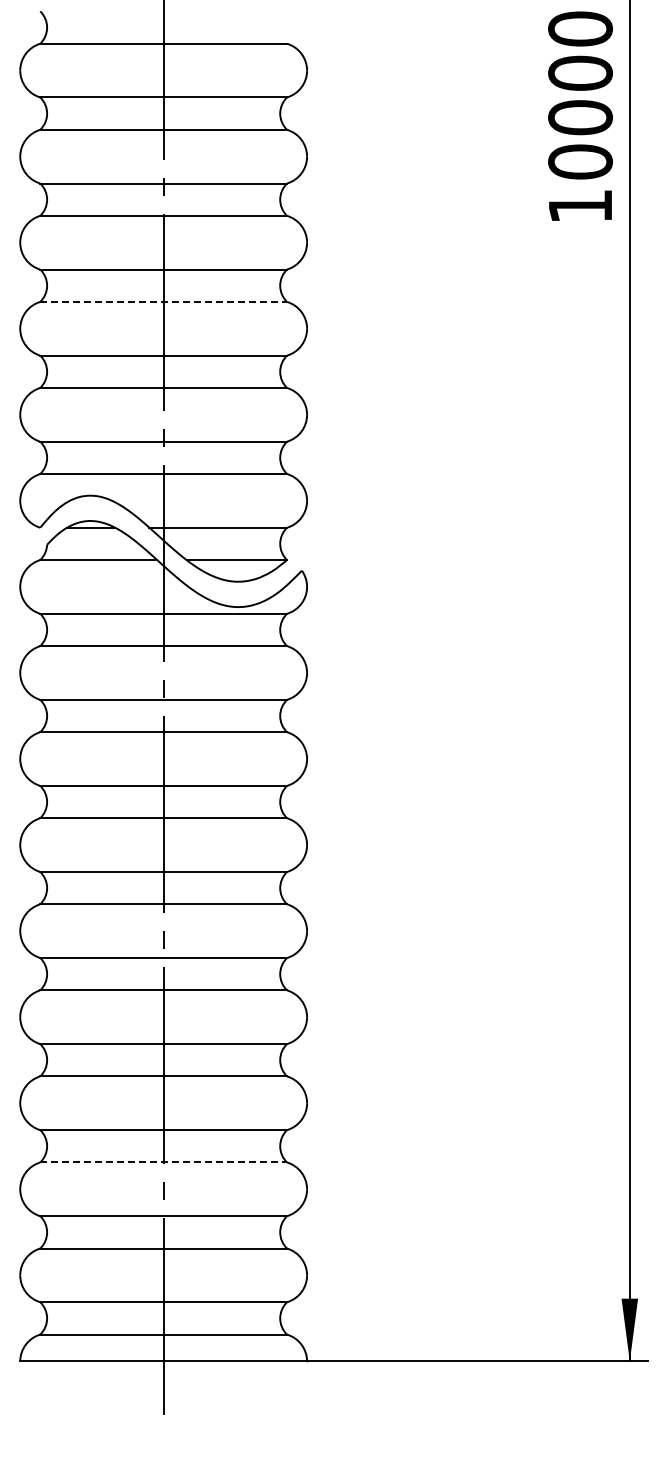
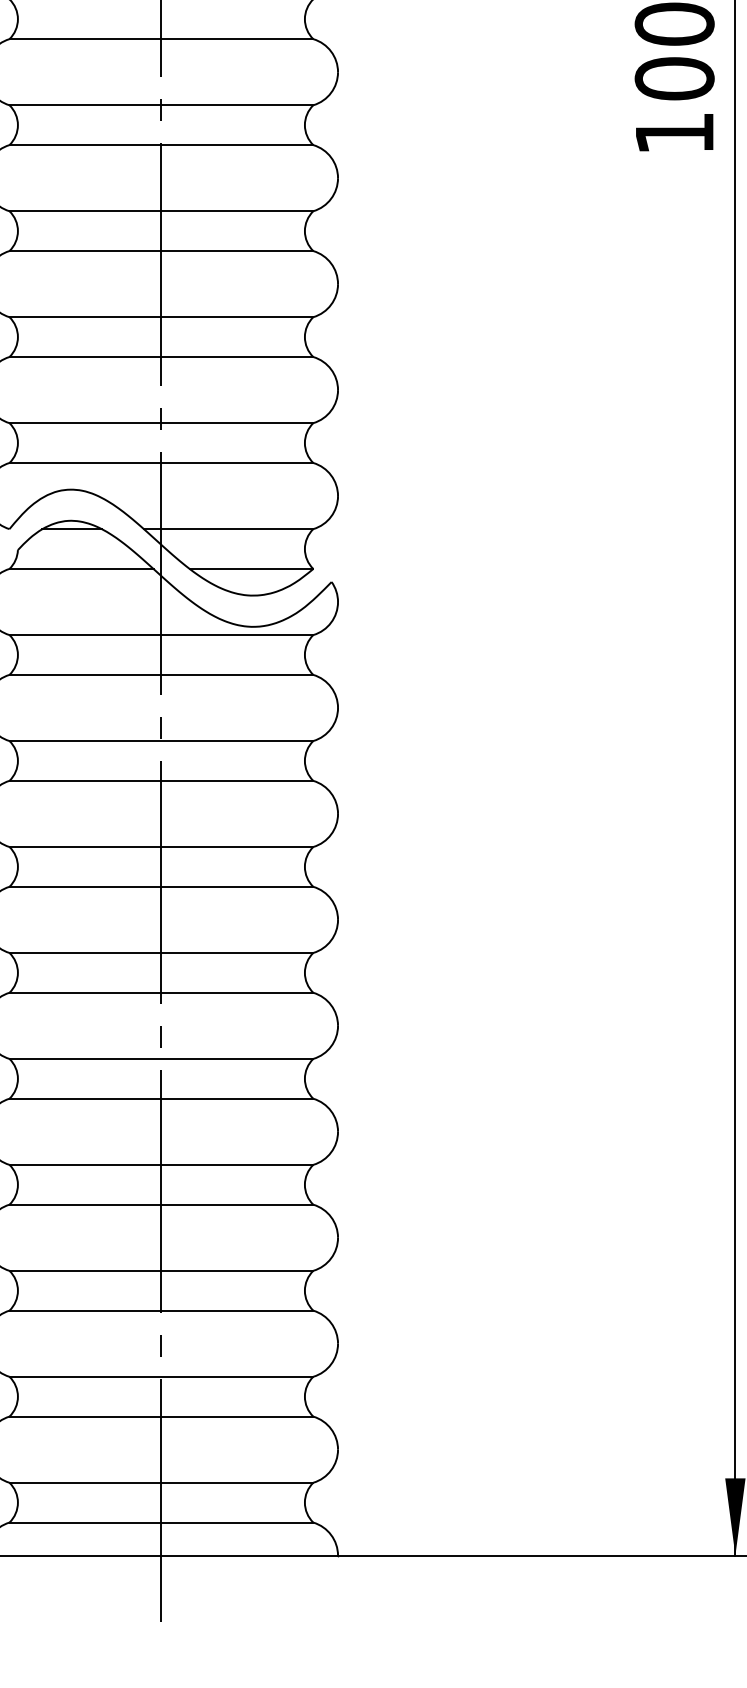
line: (164, 301) -> (162, 250), dashed -> solid
line: (164, 1162) -> (162, 1310), dashed -> solid

